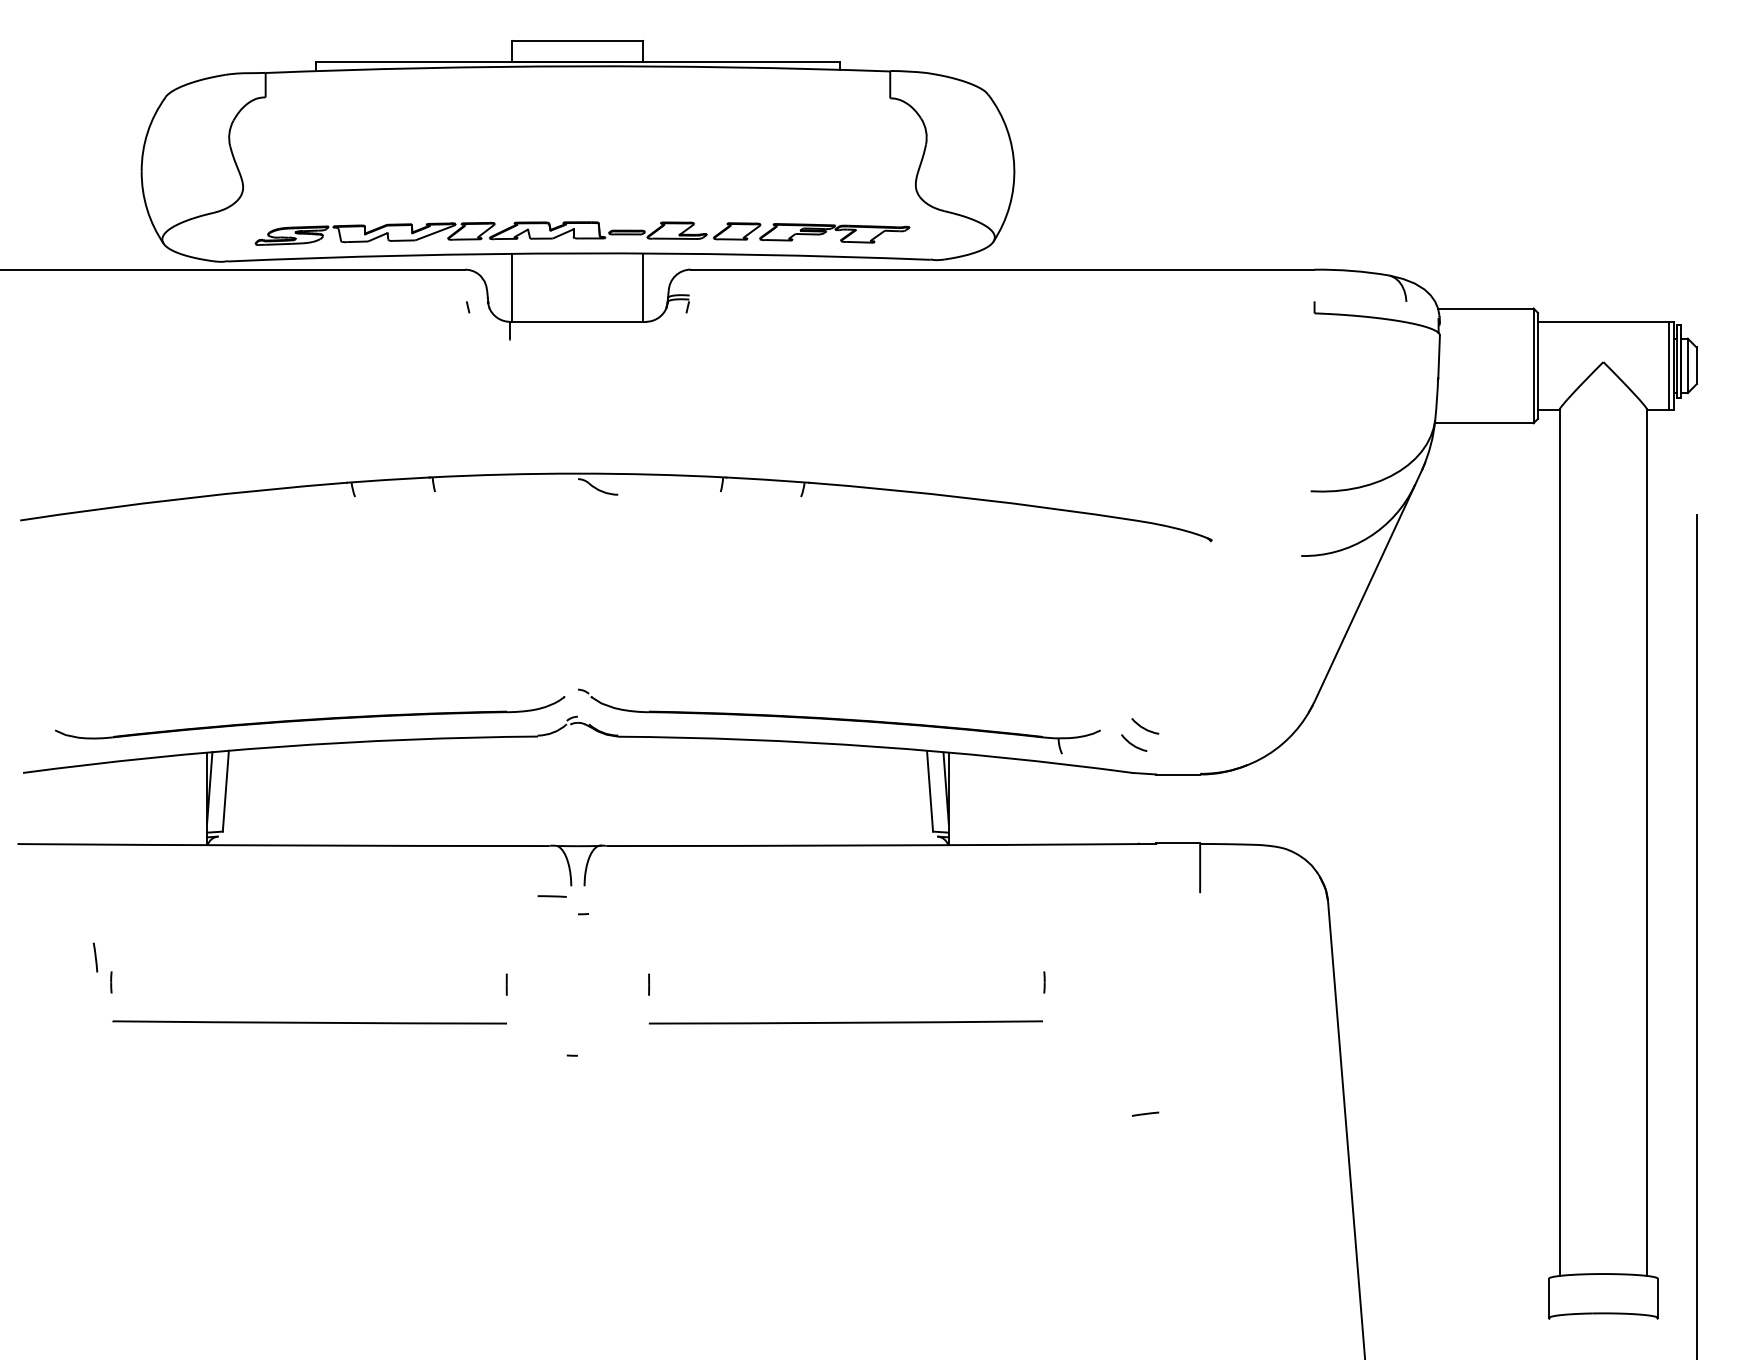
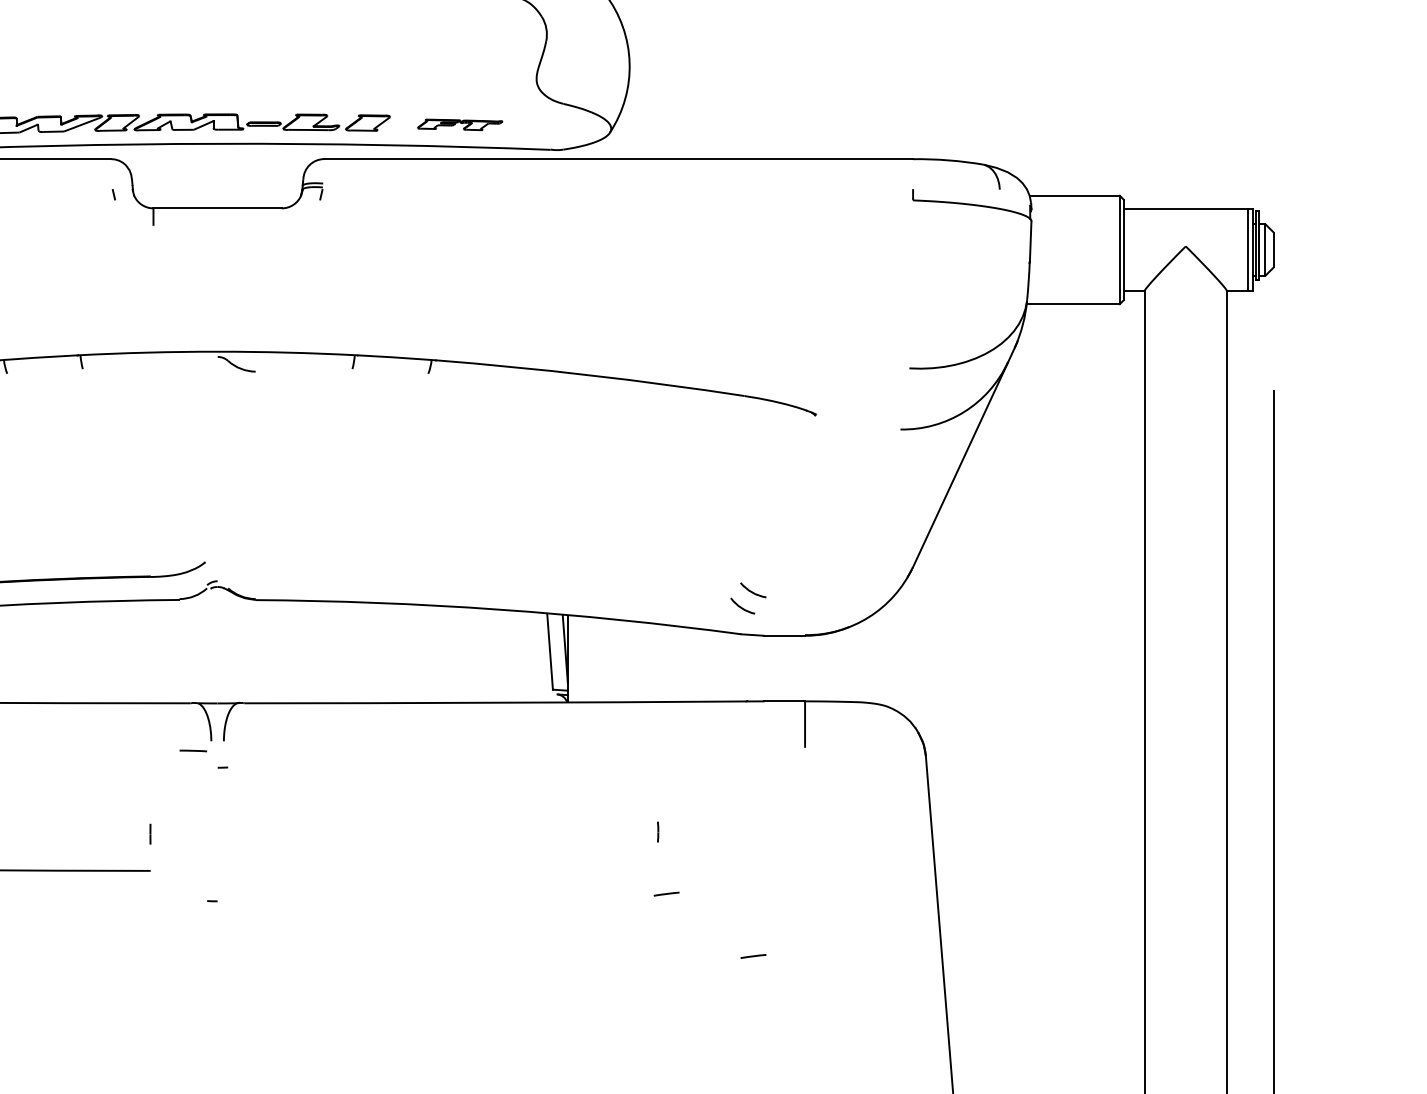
part: (834, 233) -> (459, 125), size x0.6
line: (512, 287) -> (155, 175), removed
line: (643, 287) -> (279, 175), removed
part: (839, 721) -> (464, 585), removed
line: (648, 984) -> (284, 834), removed
line: (845, 1022) -> (470, 869), removed
line: (1053, 1047) -> (666, 893), added

